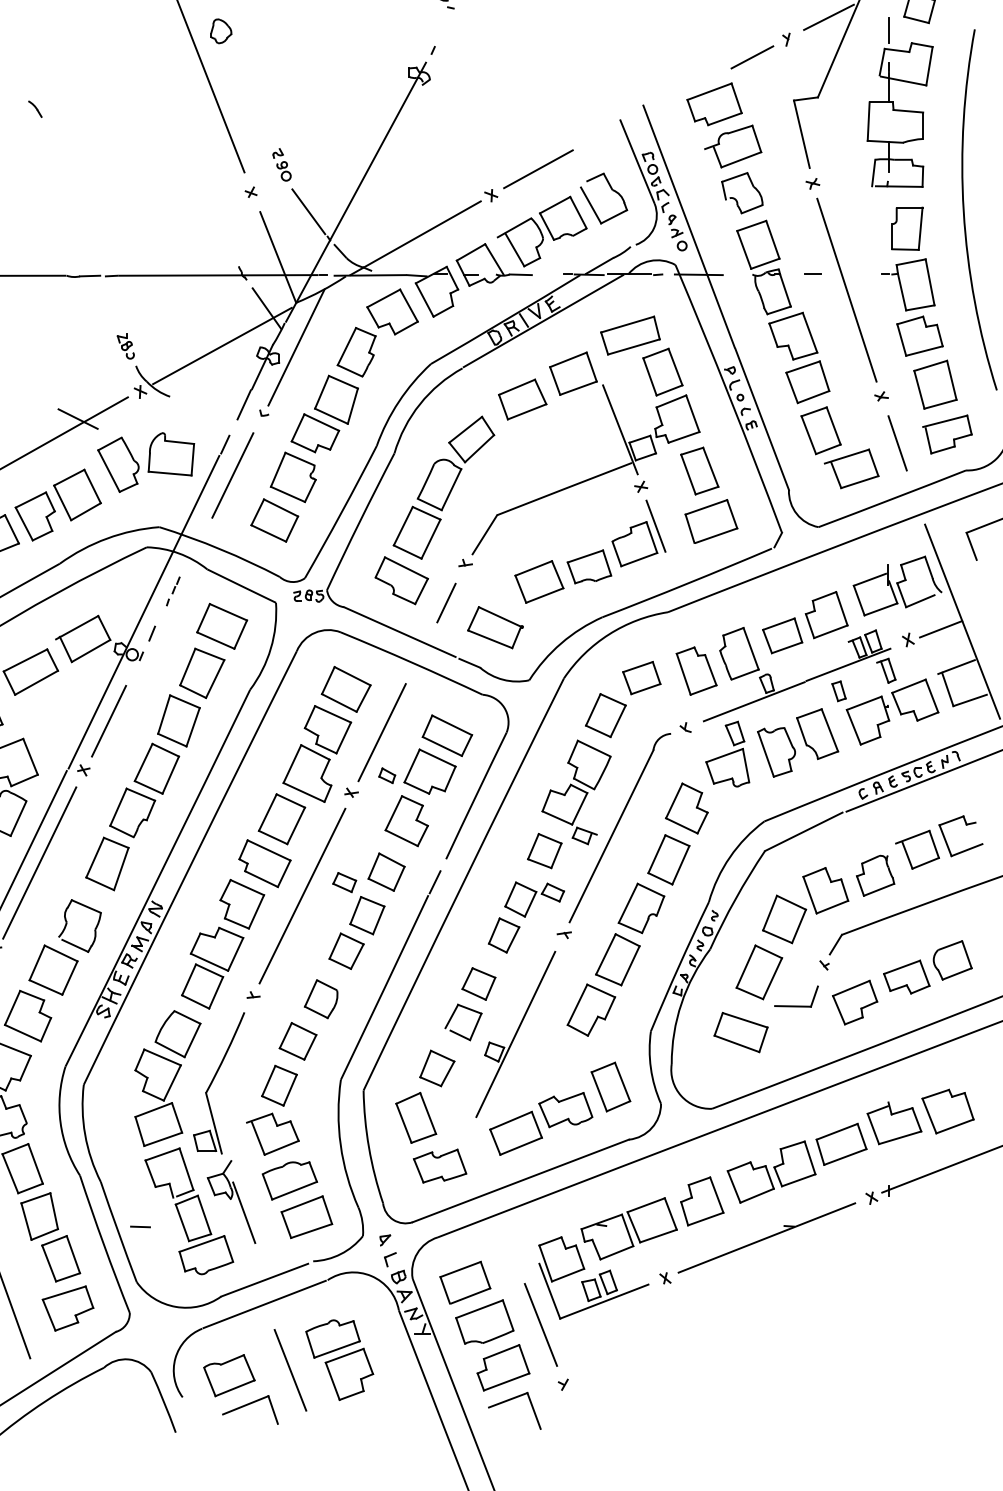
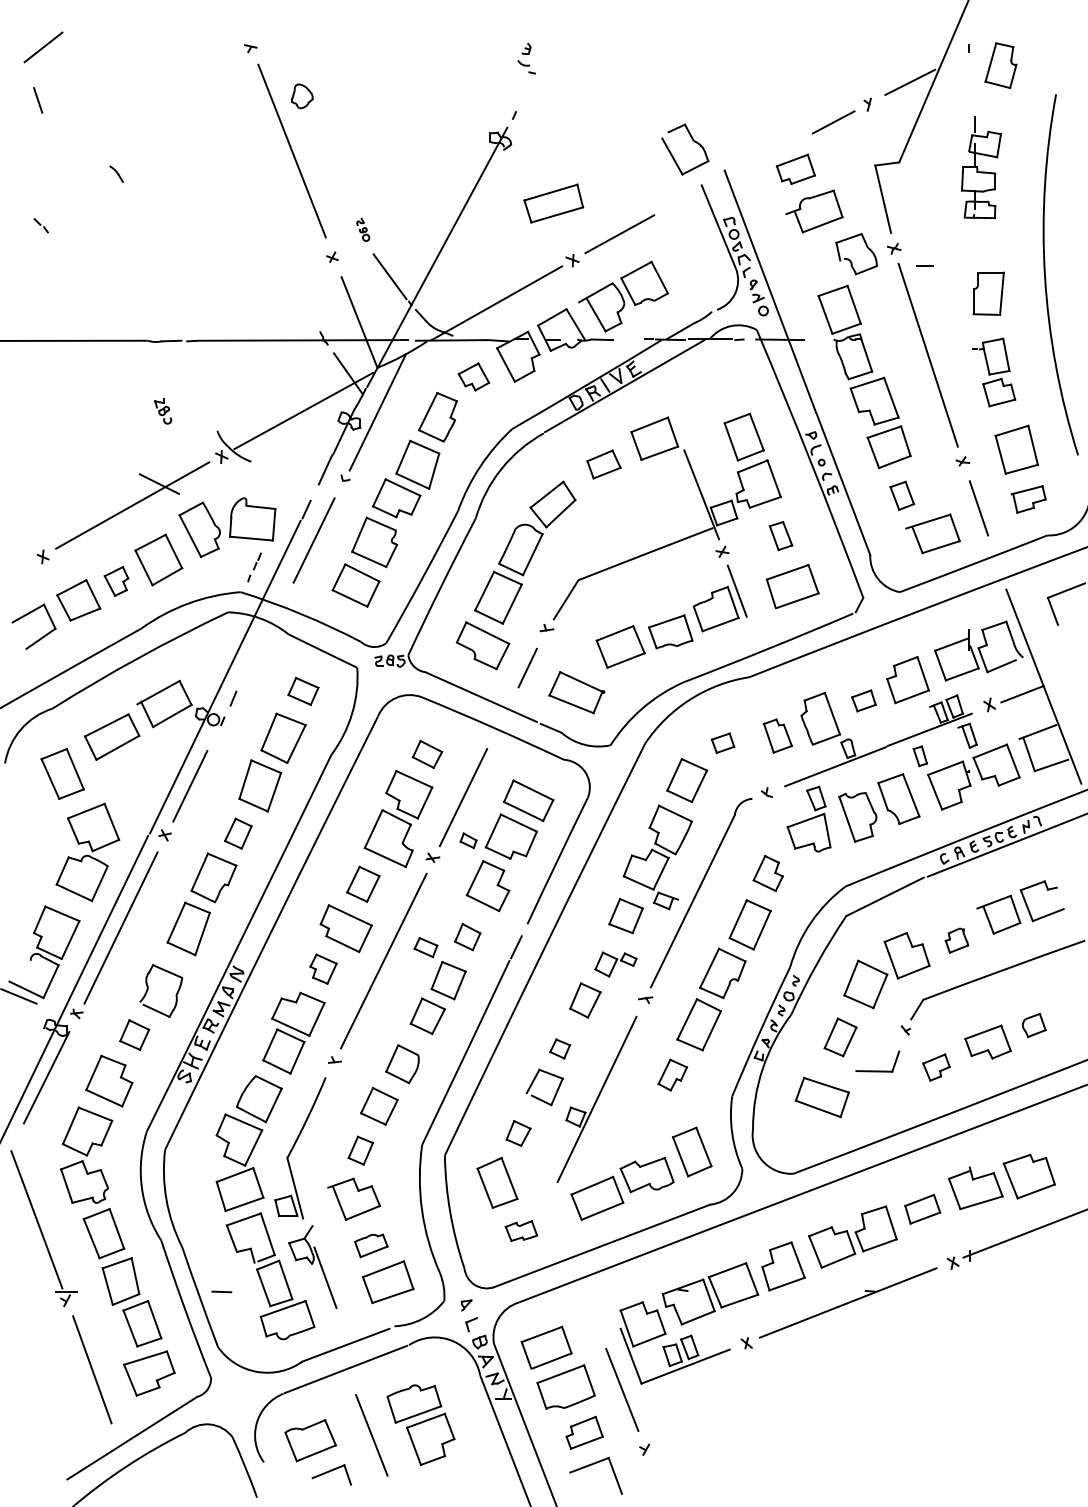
part: (900, 102) -> (981, 167), size x0.6
part: (714, 104) -> (795, 169), size x0.7
part: (281, 164) -> (362, 229), size x0.7
part: (612, 190) -> (693, 141), moved
part: (736, 198) -> (850, 259), moved
line: (812, 273) -> (924, 265), moved
part: (913, 307) -> (994, 372), size x0.7
part: (392, 311) -> (473, 376), size x0.6
part: (630, 335) -> (553, 203), moved
part: (126, 346) -> (163, 411), moved
part: (522, 399) -> (603, 464), size x0.7
part: (820, 430) -> (901, 495), size x0.6
part: (947, 434) -> (1028, 499), size x0.7
part: (699, 470) -> (780, 535), size x0.6
part: (35, 516) -> (116, 581), size x0.6
part: (173, 591) -> (254, 567), moved
part: (222, 626) -> (303, 691), size x0.6
part: (782, 635) -> (863, 700), size x0.6
part: (696, 670) -> (777, 735), size x0.7
part: (641, 678) -> (722, 743), size x0.6
part: (346, 689) -> (427, 754), size x0.6
part: (157, 768) -> (238, 833), size x0.6
part: (687, 808) -> (768, 873), size x0.7
part: (282, 819) -> (363, 884), size x0.7
part: (386, 871) -> (467, 936), size x0.7
part: (875, 875) -> (956, 940), size x0.6
part: (534, 899) -> (615, 964), size x0.7
part: (242, 903) -> (323, 968), size x0.6
part: (953, 960) -> (1034, 1025), size x0.6
part: (53, 969) -> (134, 1034), size x0.6
part: (759, 972) -> (840, 1037), size x0.7
part: (478, 983) -> (559, 1048), size x0.6
part: (855, 1002) -> (936, 1067), size x0.6
part: (591, 1009) -> (672, 1074), size x0.6
part: (437, 1068) -> (518, 1133), size x0.7
part: (279, 1085) -> (360, 1150), size x0.7
part: (841, 1143) -> (922, 1208), size x0.7
part: (440, 1165) -> (521, 1230), size x0.6
part: (290, 1180) -> (371, 1245), size x0.6
part: (503, 1367) -> (584, 1432), size x0.7
part: (250, 1409) -> (331, 1474), size x0.7

